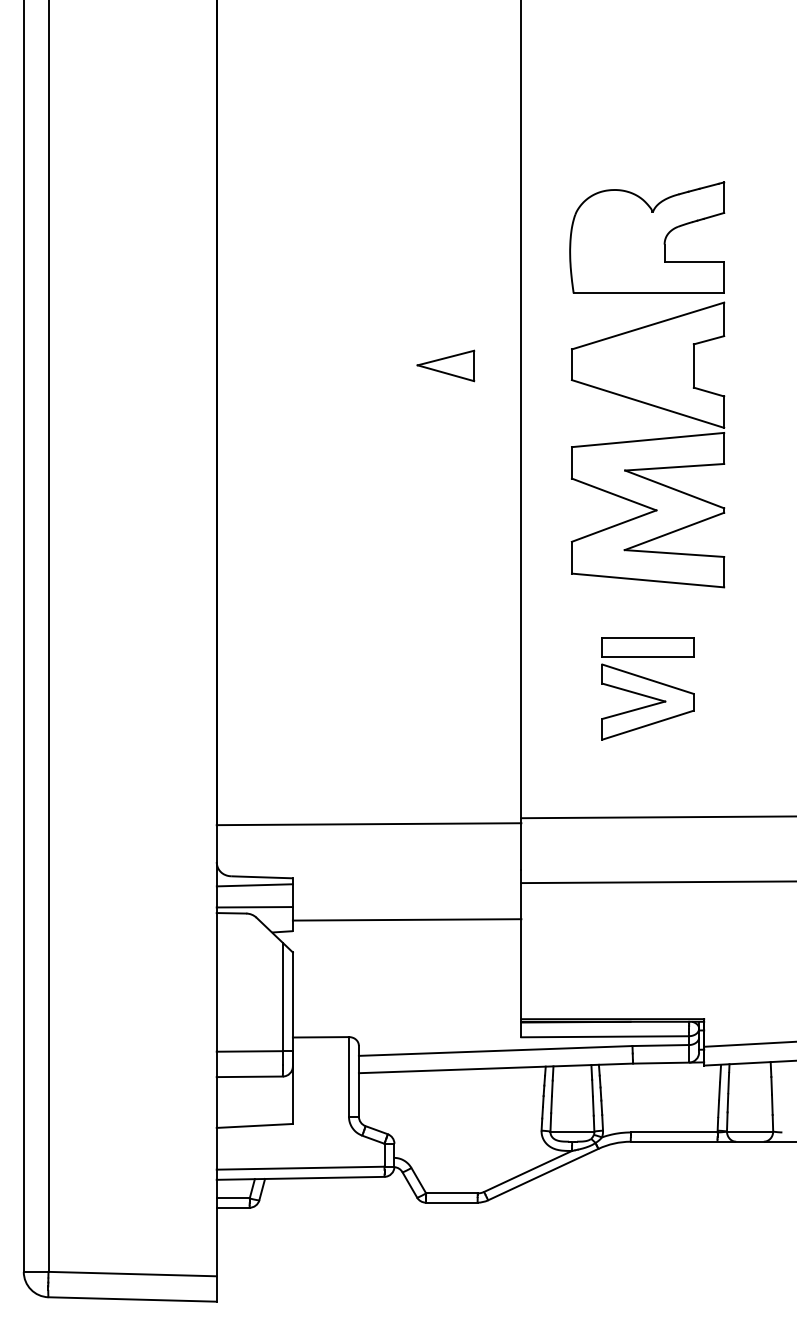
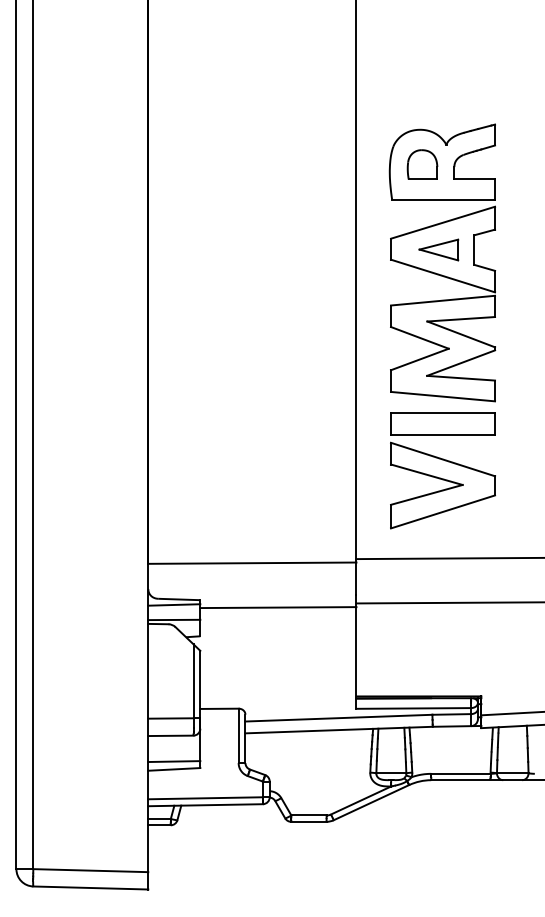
part: (617, 240) -> (422, 164), added
part: (445, 365) -> (438, 249), moved
part: (647, 688) -> (442, 470), size x1.67
line: (407, 919) -> (278, 607), moved
line: (255, 1114) -> (174, 761), added

